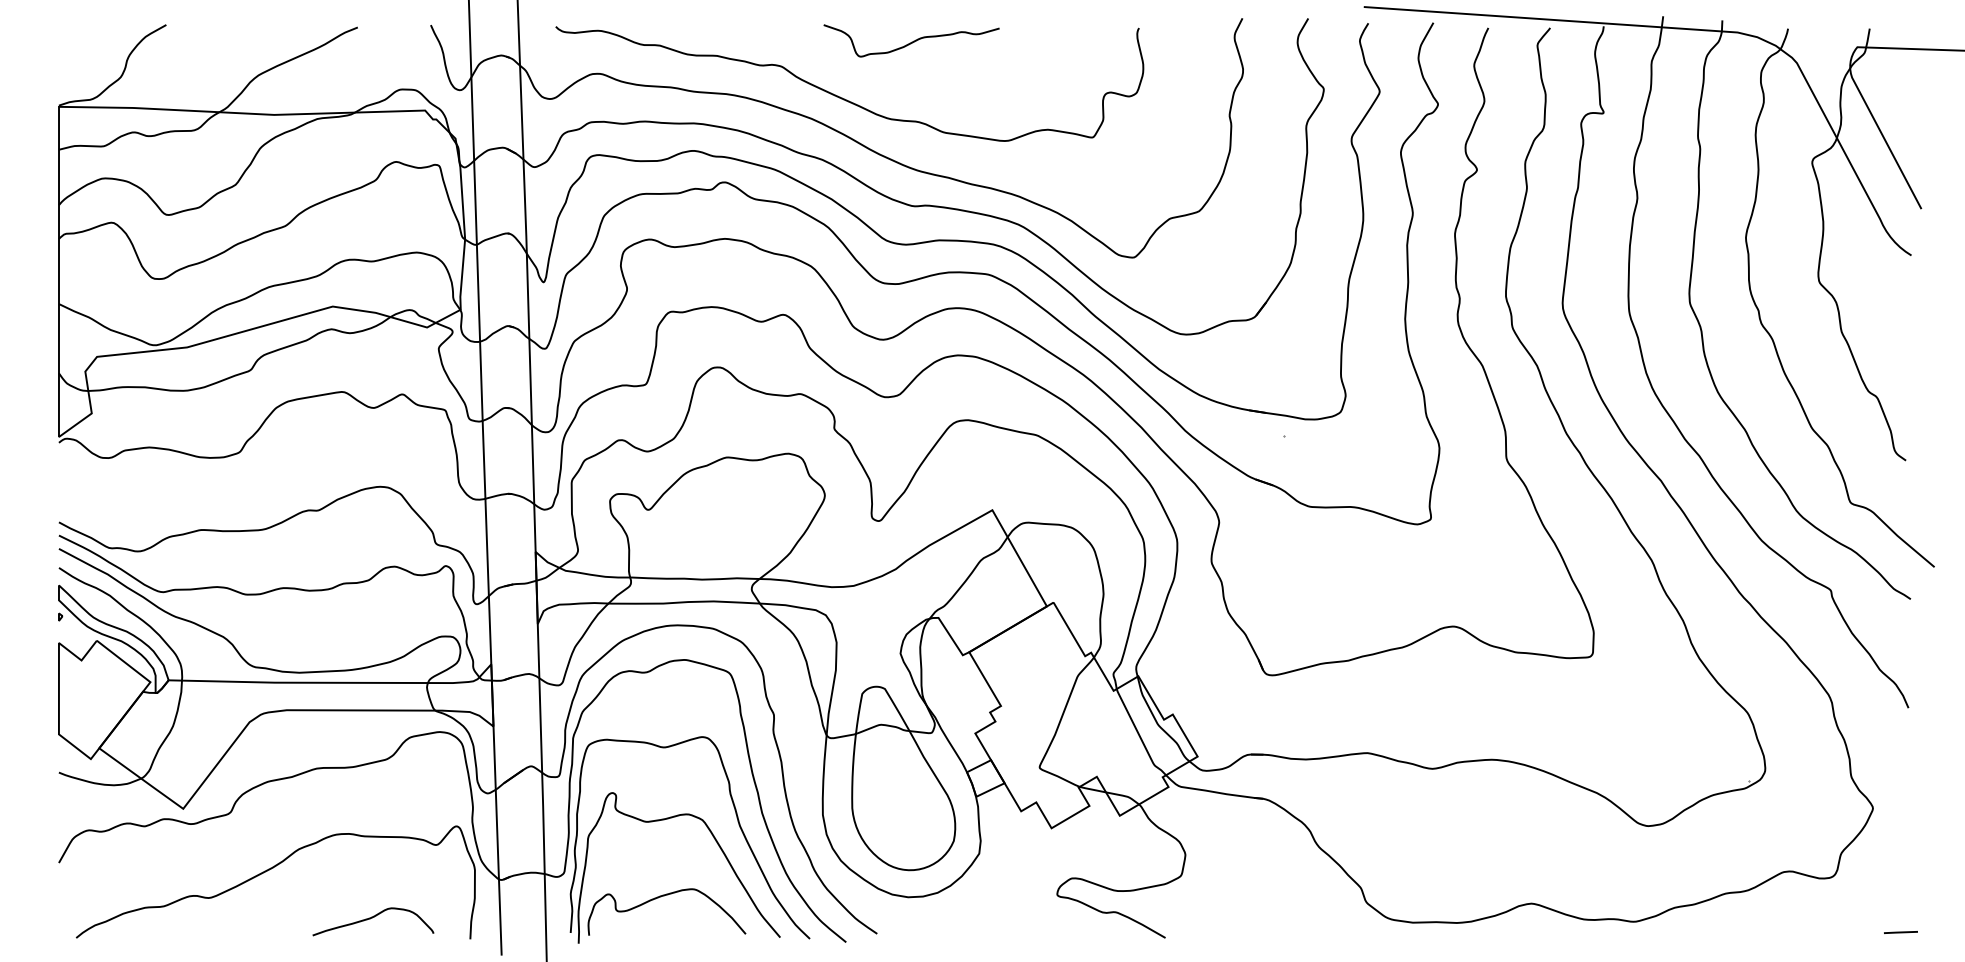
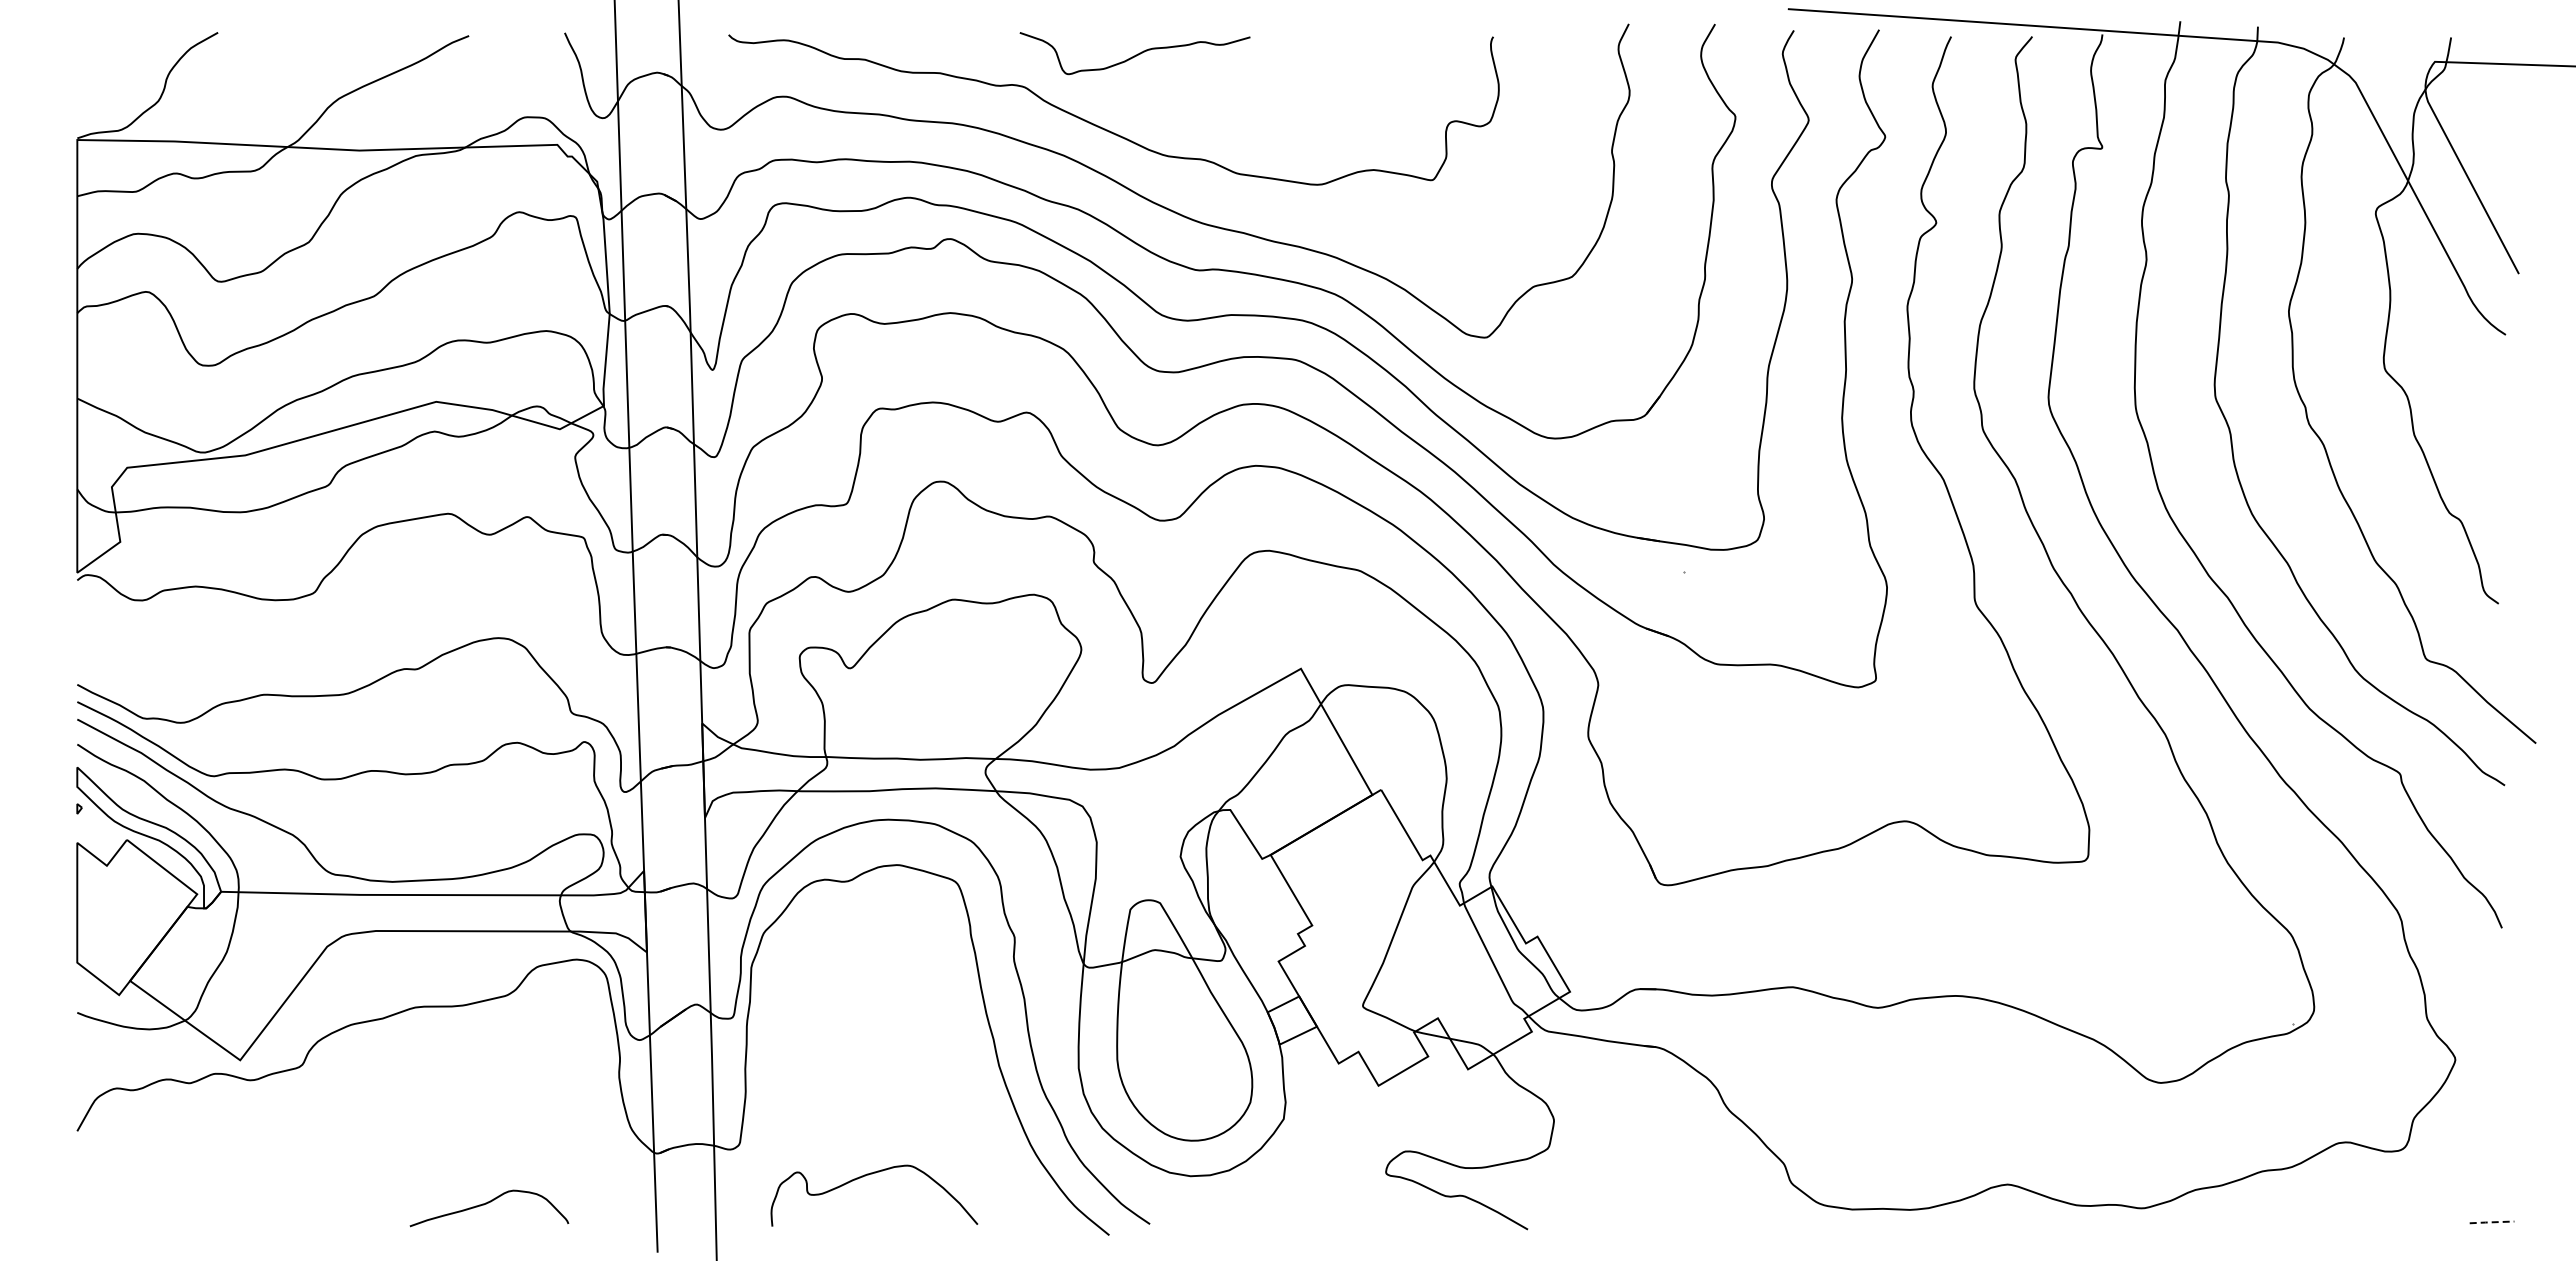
curve: (911, 41) -> (1135, 54), moved
part: (708, 829) -> (928, 1087), removed
curve: (268, 870) -> (352, 1141), removed
line: (1900, 932) -> (2491, 1222), solid -> dashed

